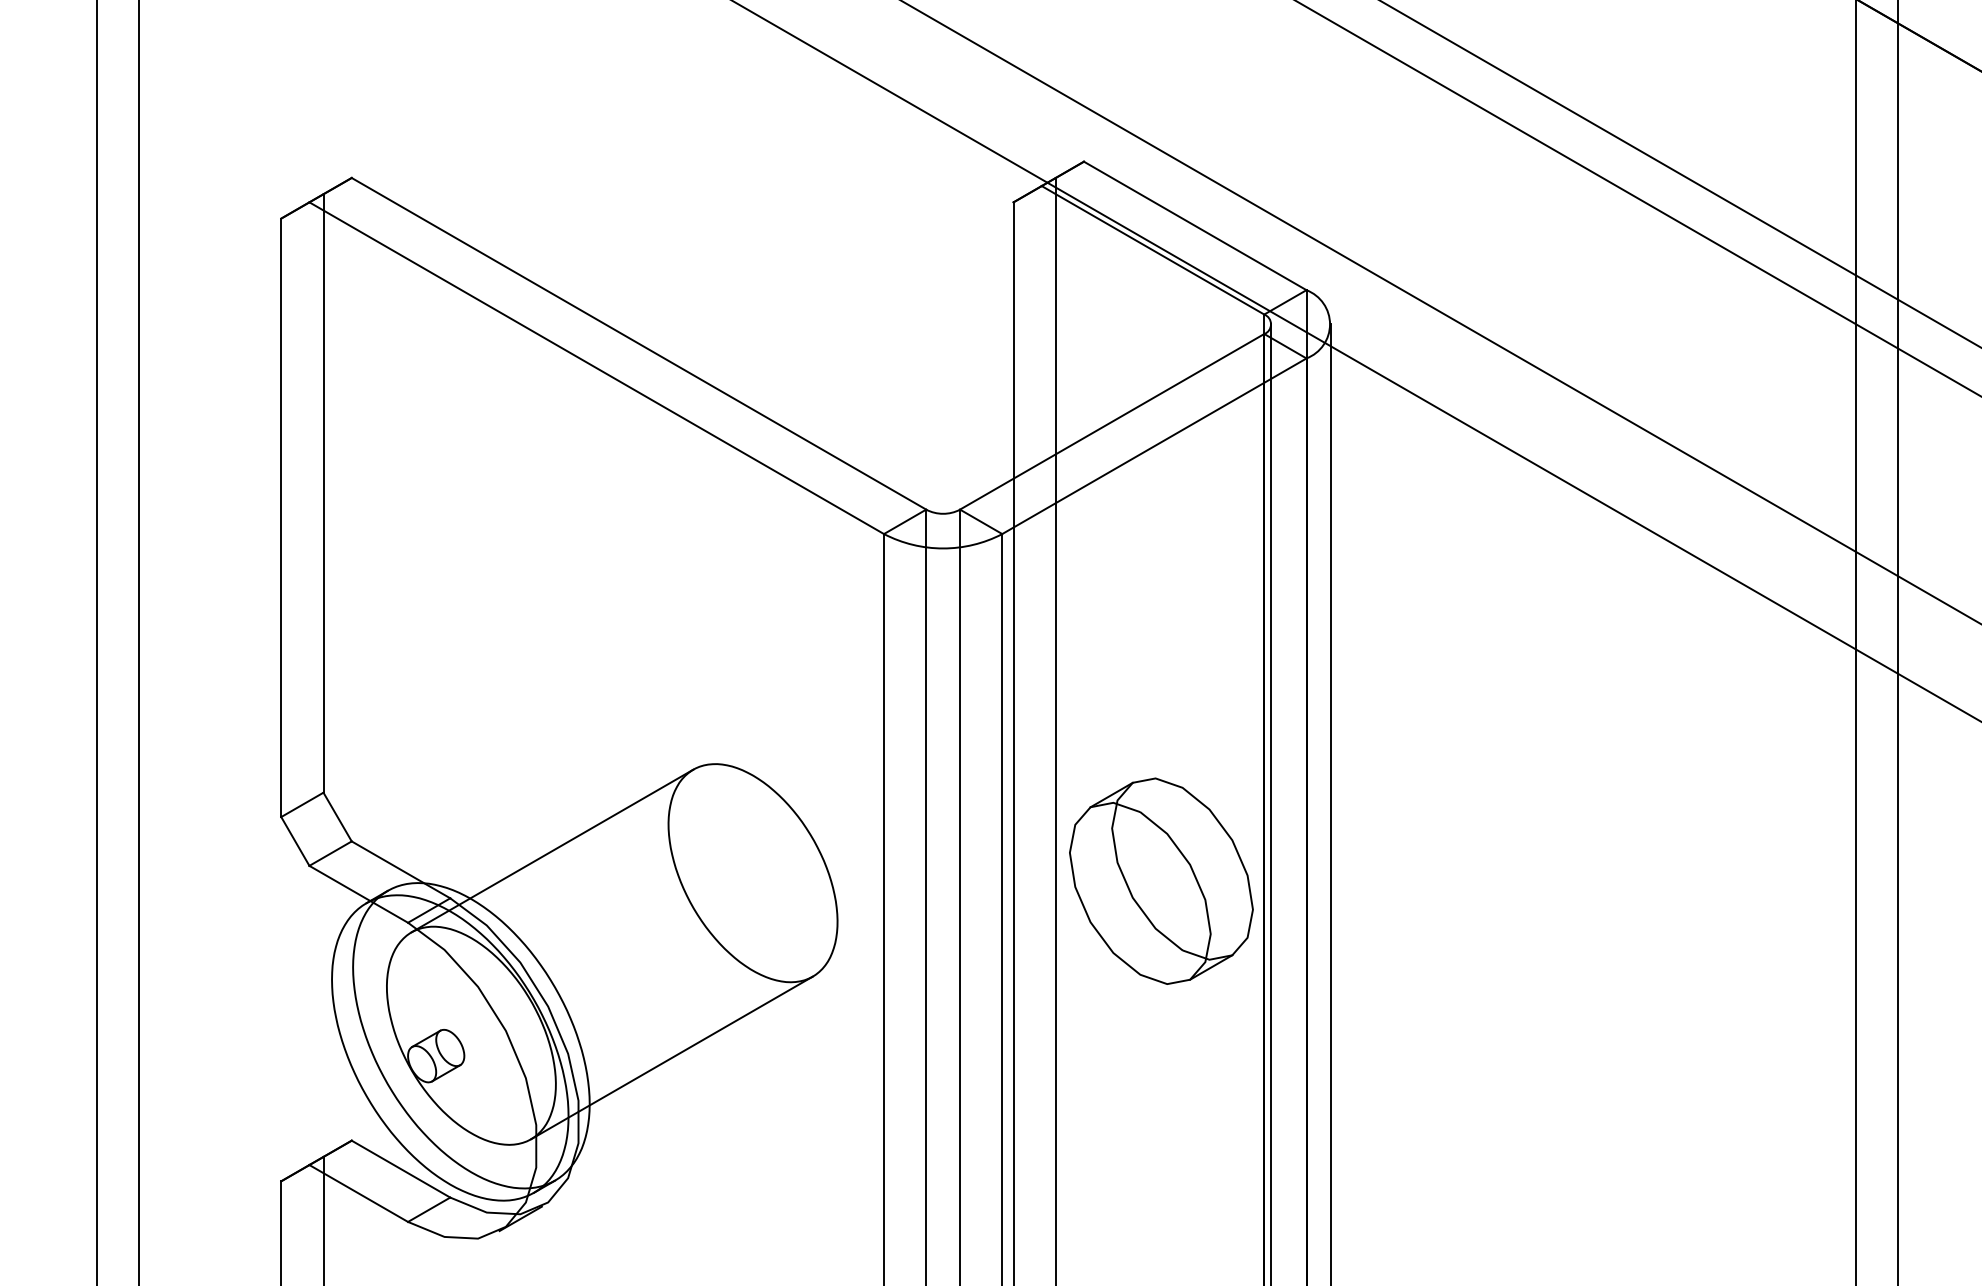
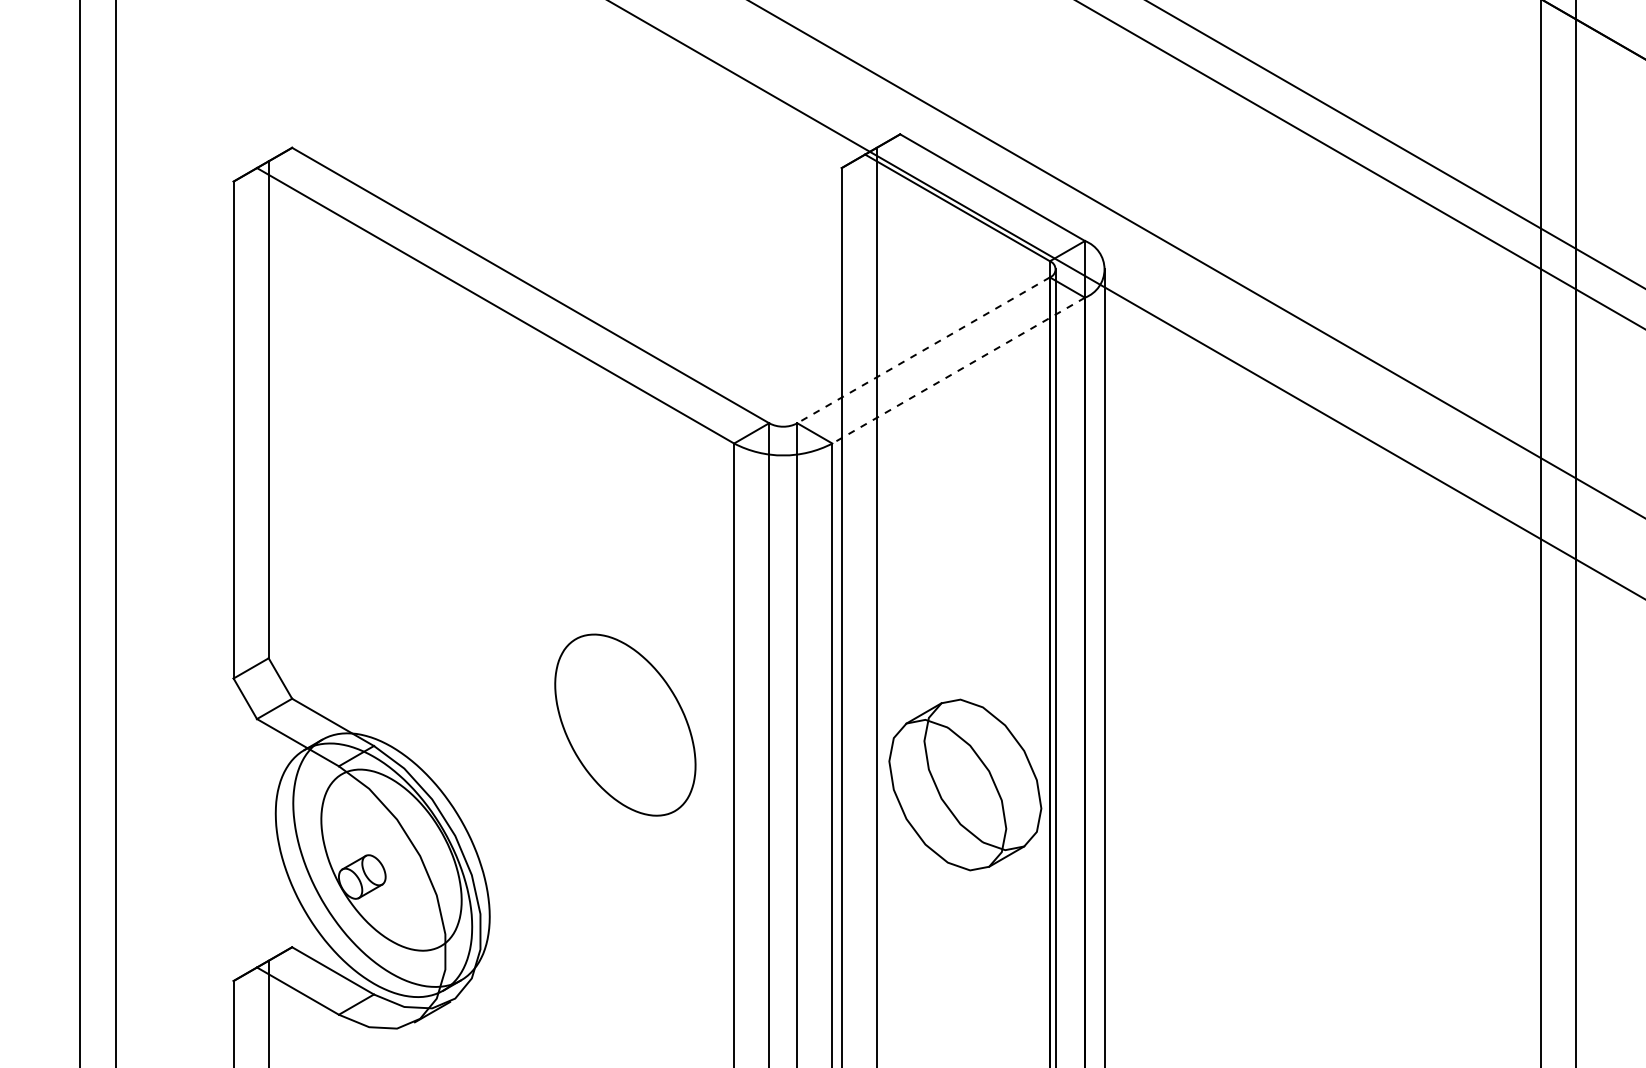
line: (1112, 421) -> (923, 350), solid -> dashed
line: (1154, 446) -> (958, 370), solid -> dashed
line: (552, 850) -> (458, 706), removed
part: (1161, 880) -> (965, 784), moved
line: (671, 1057) -> (557, 878), removed

